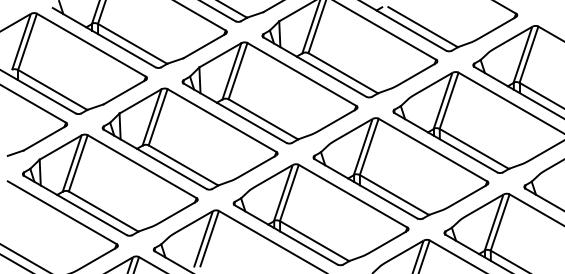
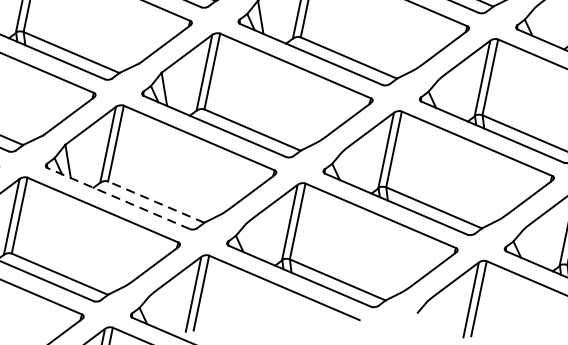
line: (154, 159) -> (117, 198), solid -> dashed
line: (183, 165) -> (156, 202), solid -> dashed

